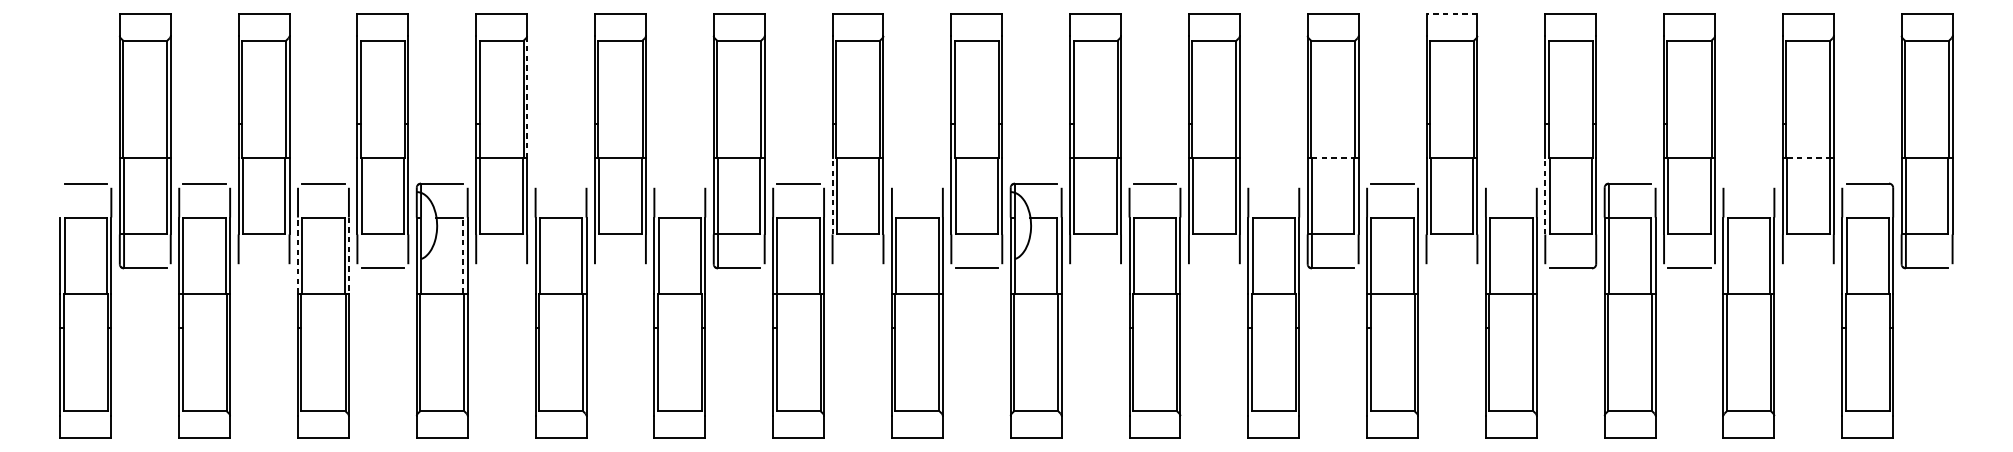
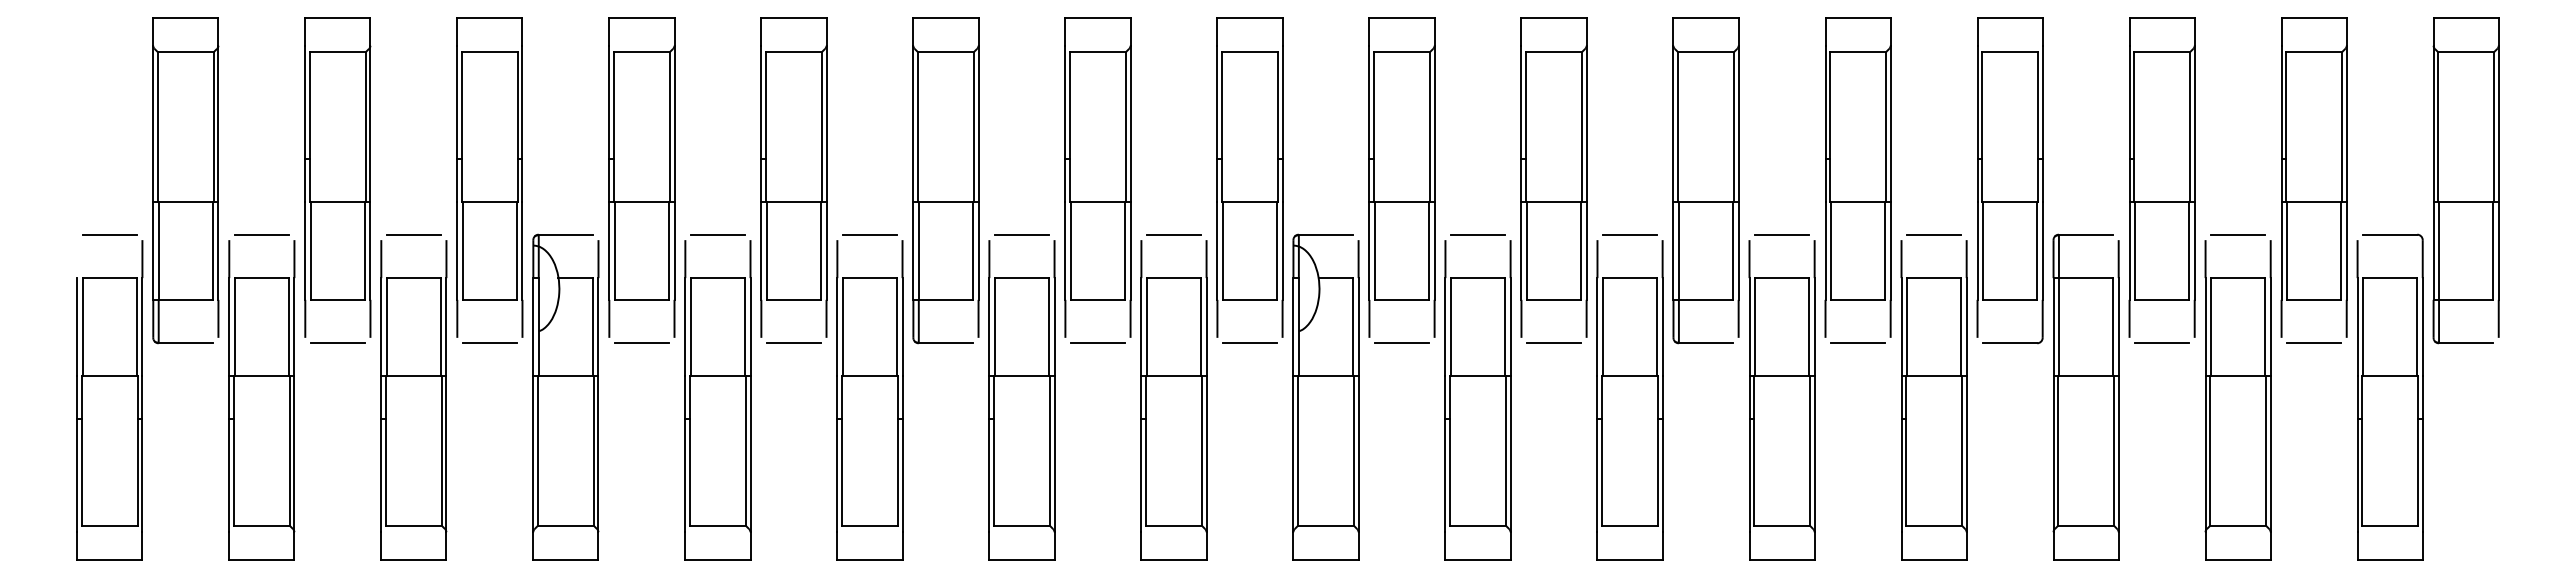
line: (1452, 13) -> (1858, 17), dashed -> solid
line: (527, 96) -> (674, 123), dashed -> solid
line: (1333, 158) -> (1706, 202), dashed -> solid
line: (1808, 158) -> (2314, 202), dashed -> solid
line: (560, 183) -> (717, 234), added
line: (679, 183) -> (869, 234), added
line: (917, 183) -> (1173, 234), added
line: (1273, 183) -> (1629, 234), added
line: (1510, 183) -> (1933, 234), added
line: (1748, 183) -> (2237, 234), added
line: (832, 195) -> (1065, 250), dashed -> solid
line: (1545, 195) -> (1977, 250), dashed -> solid
line: (298, 256) -> (381, 327), dashed -> solid
line: (348, 256) -> (446, 327), dashed -> solid
line: (463, 256) -> (593, 327), dashed -> solid
line: (263, 268) -> (337, 343), added
line: (501, 268) -> (641, 343), added
line: (620, 268) -> (793, 343), added
line: (857, 268) -> (1097, 343), added
line: (1095, 268) -> (1401, 343), added
line: (1213, 268) -> (1553, 343), added
line: (1451, 268) -> (1857, 343), added
line: (1808, 268) -> (2314, 343), added

